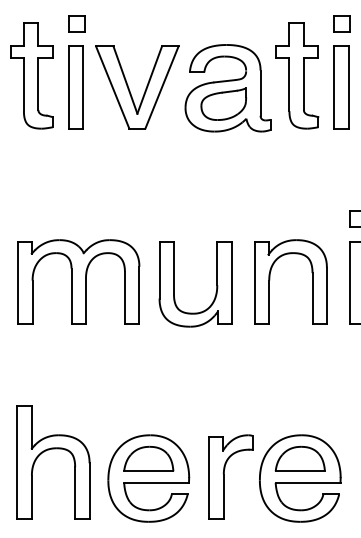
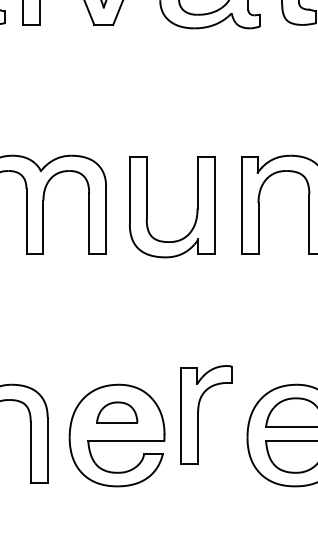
part: (148, 458) -> (116, 412), size x0.7
part: (230, 476) -> (206, 414), moved

